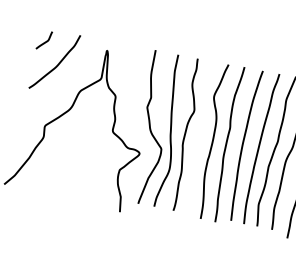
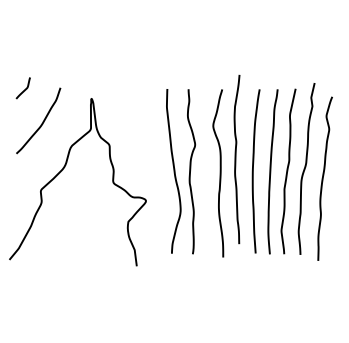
curve: (45, 41) -> (24, 89), moved
curve: (151, 129) -> (153, 172), removed
curve: (227, 144) -> (236, 159), moved

